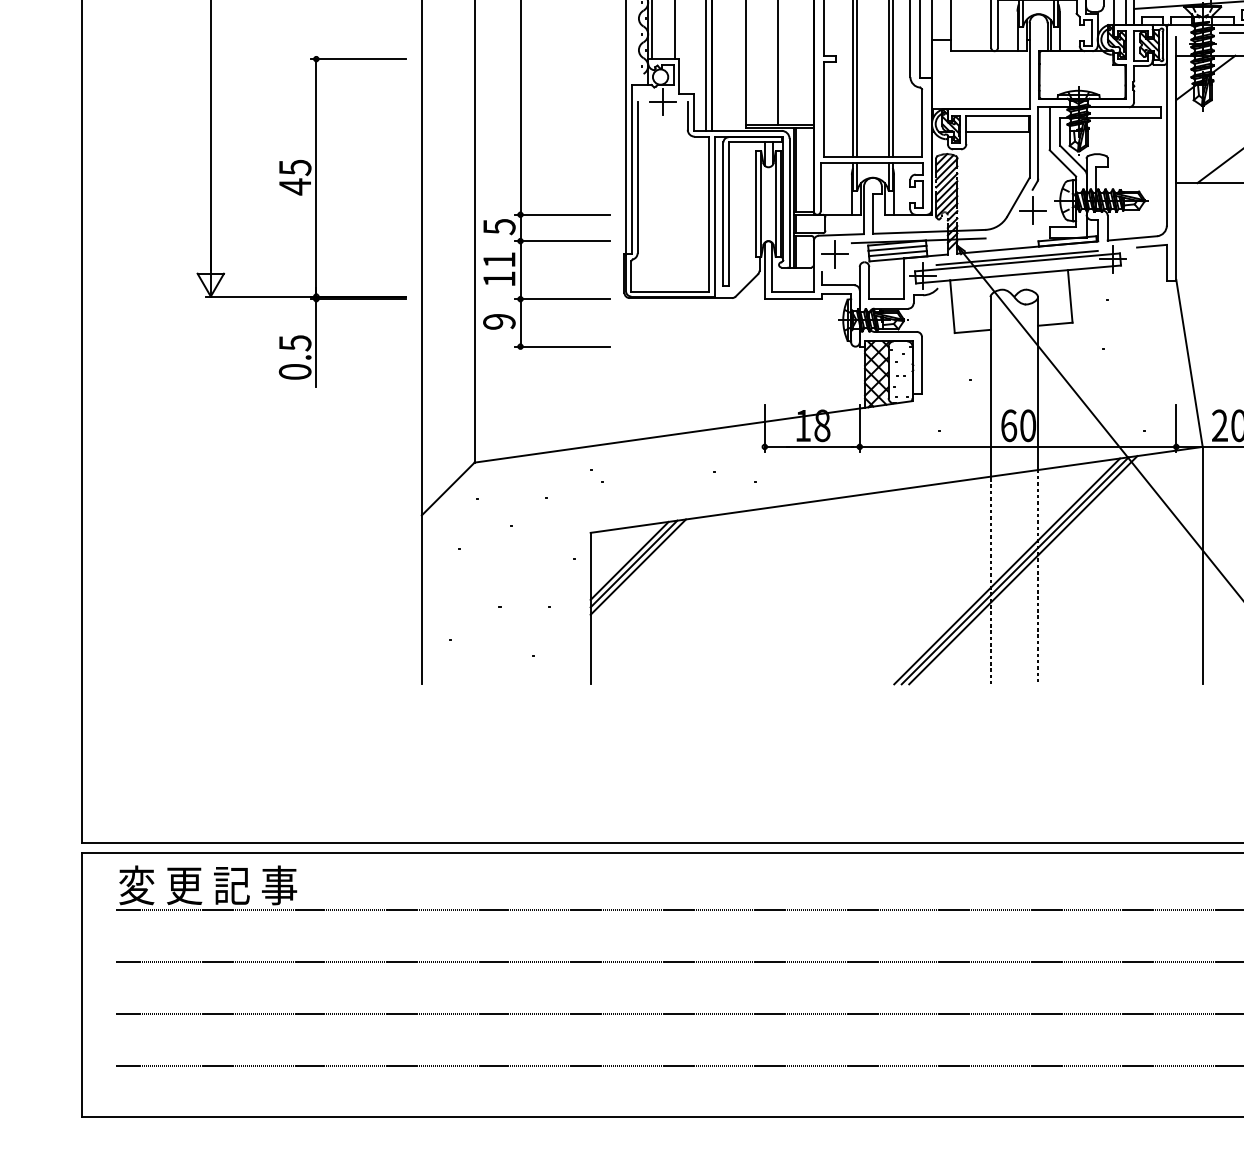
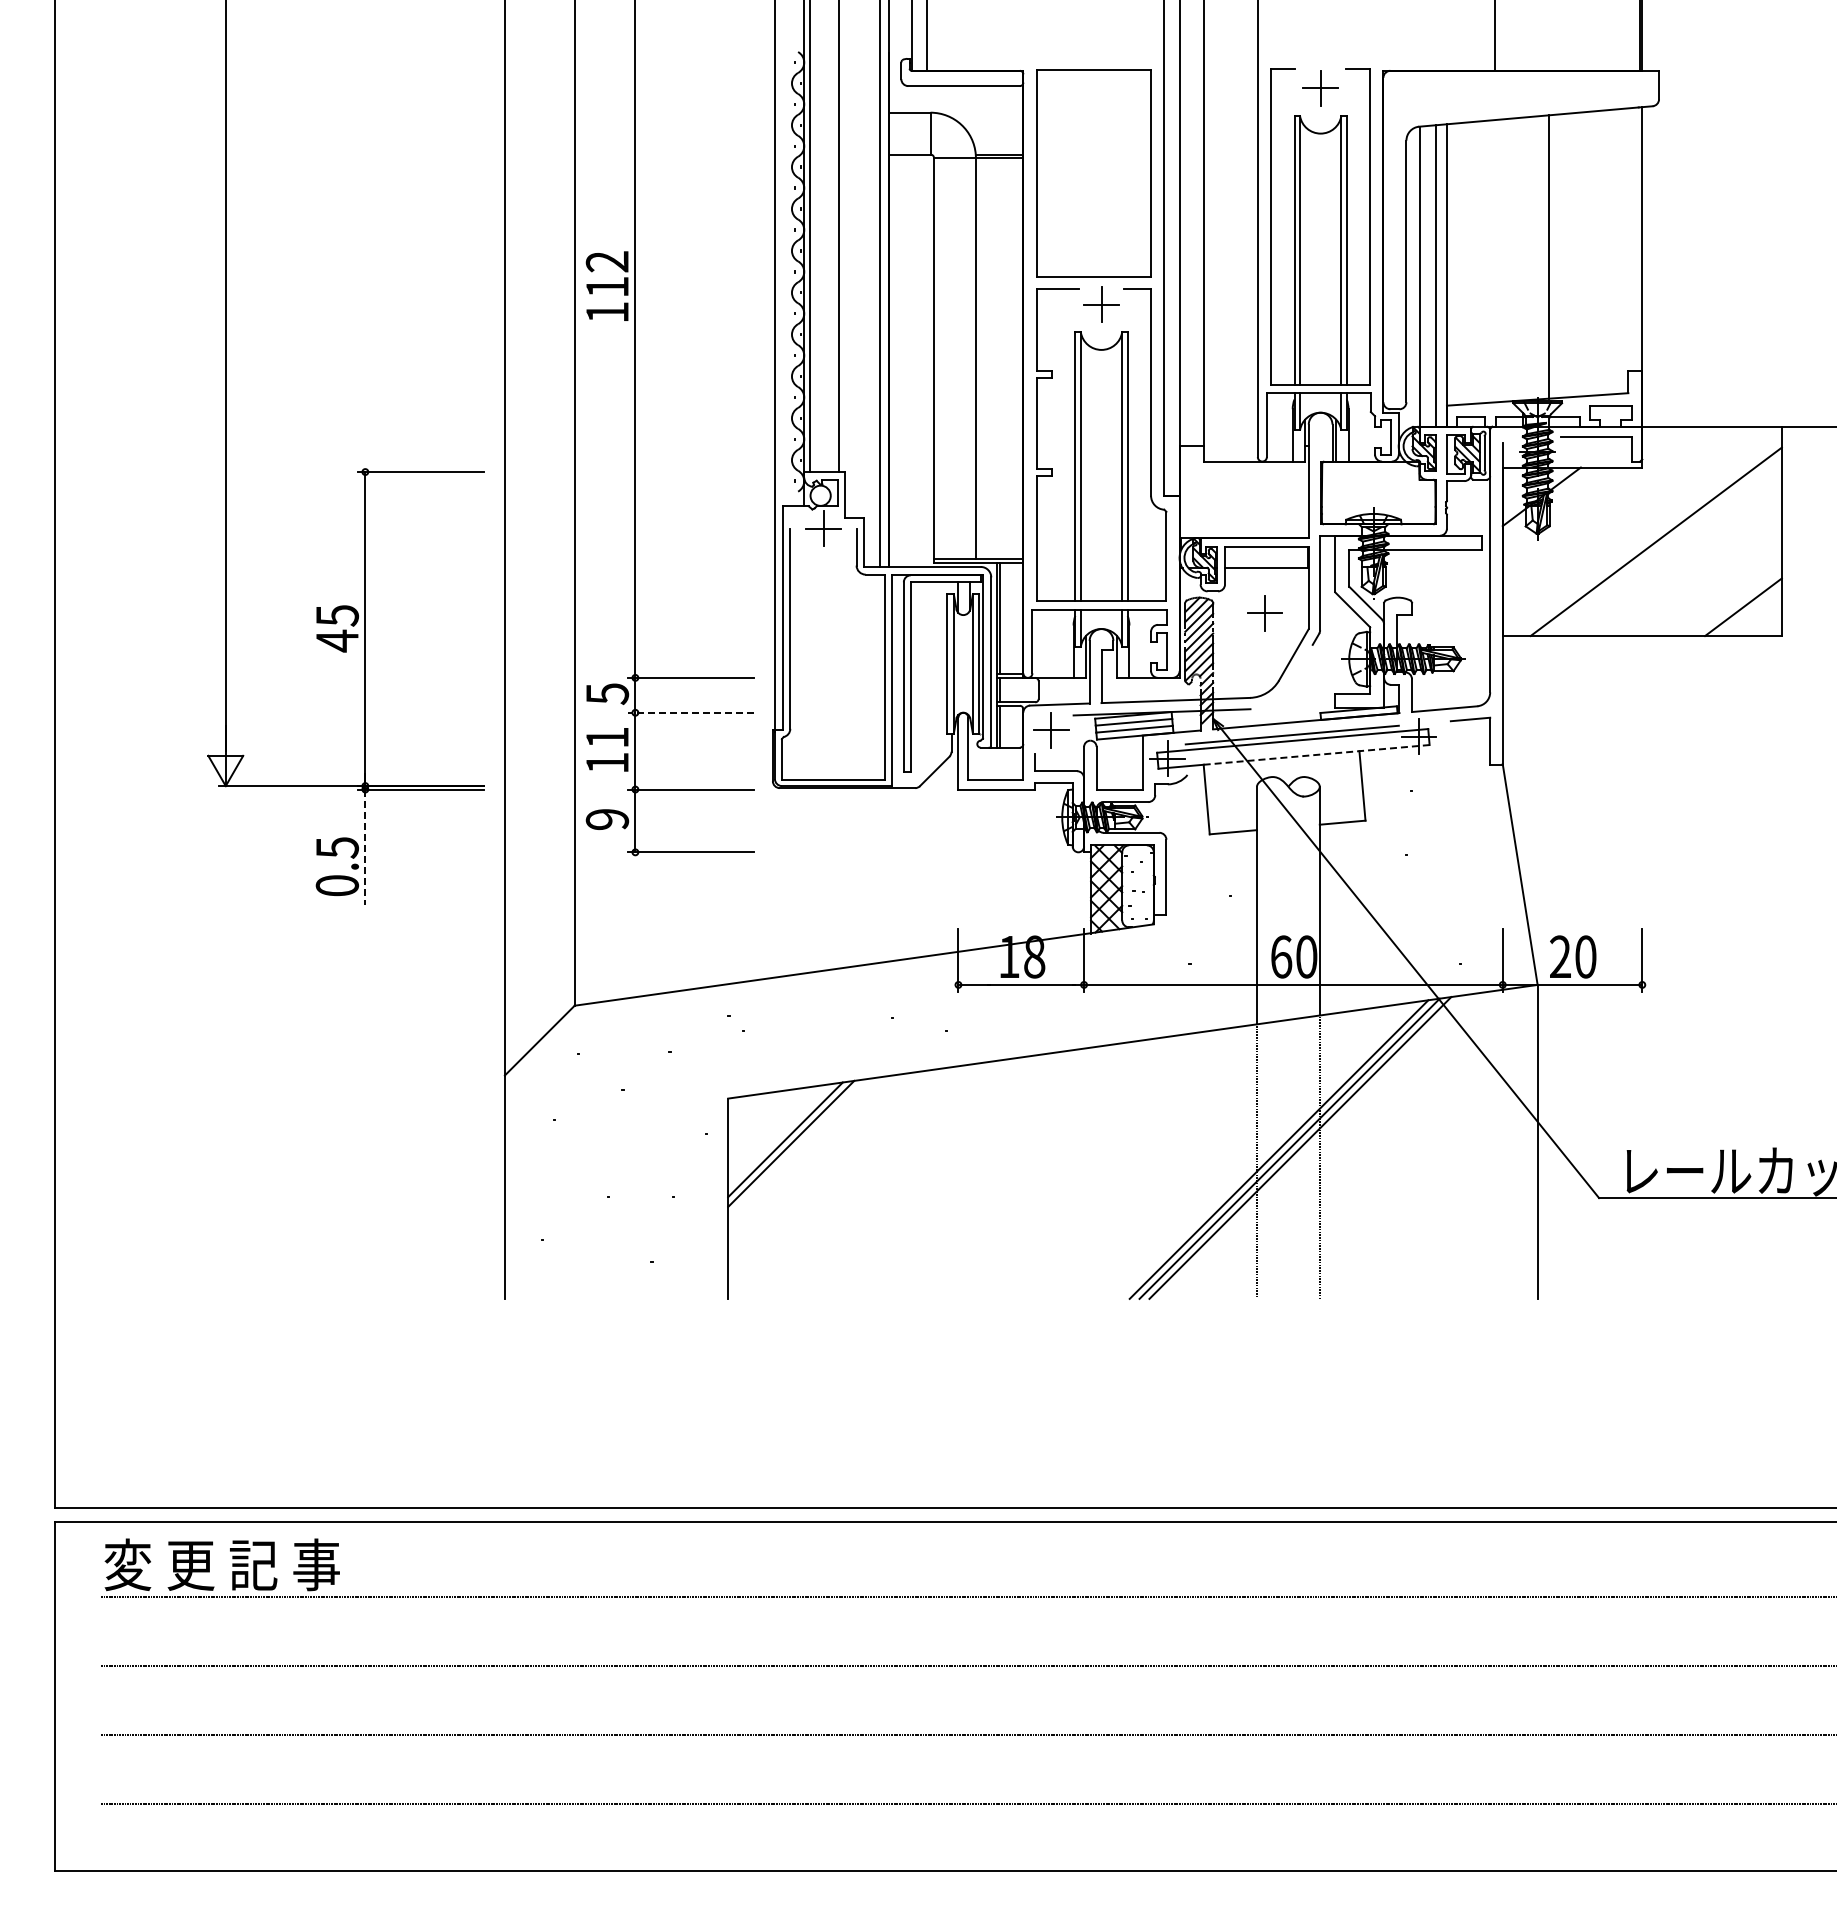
part: (1032, 210) -> (1264, 613), moved
line: (562, 240) -> (691, 712), solid -> dashed
line: (1036, 272) -> (1317, 754), solid -> dashed
line: (316, 343) -> (365, 847), solid -> dashed
line: (629, 560) -> (779, 1135), removed

